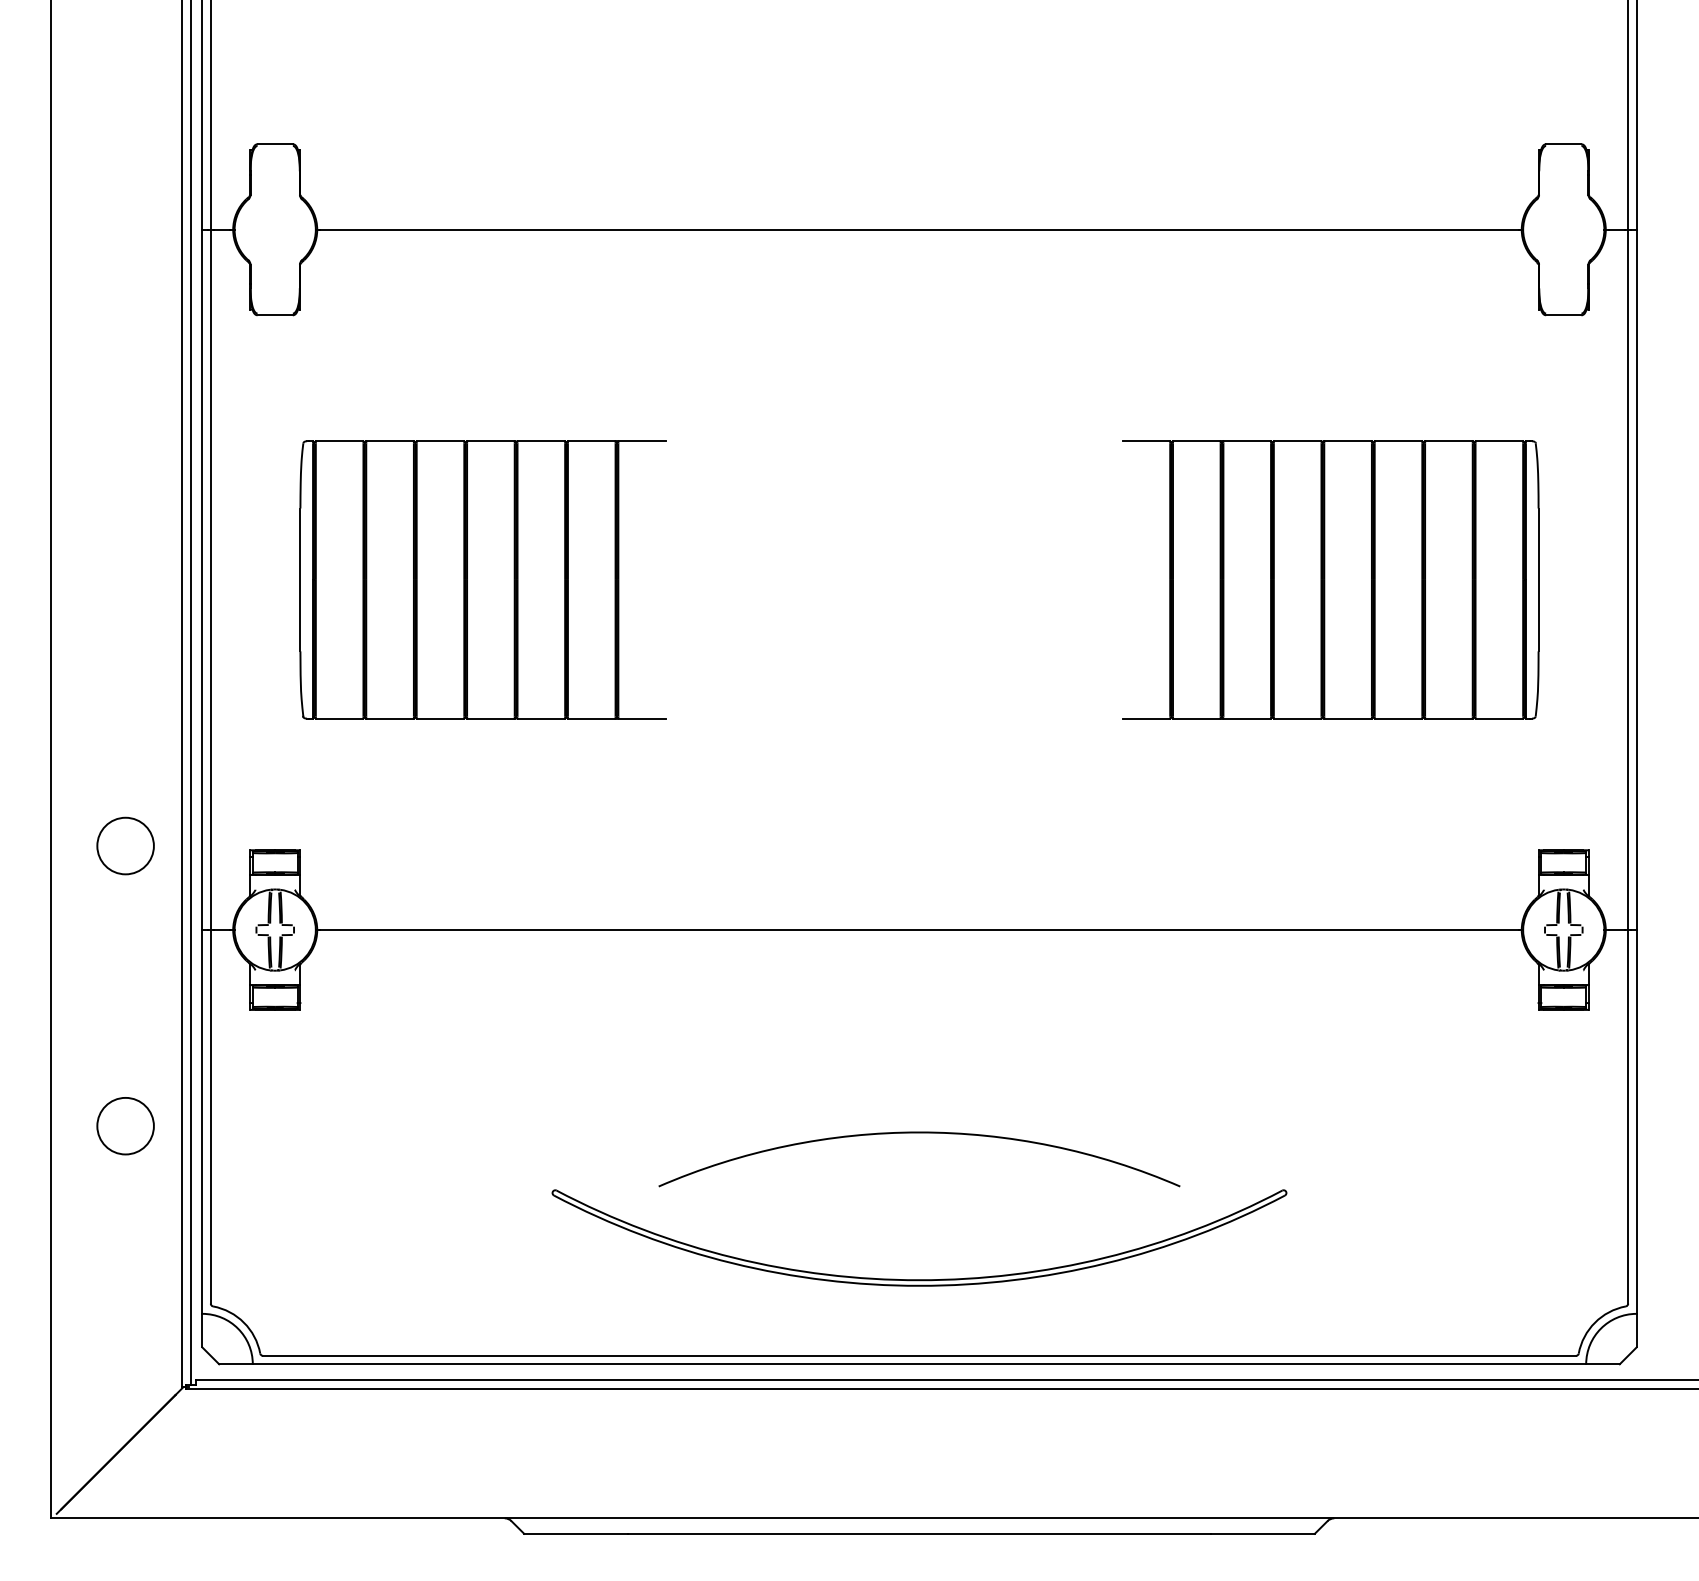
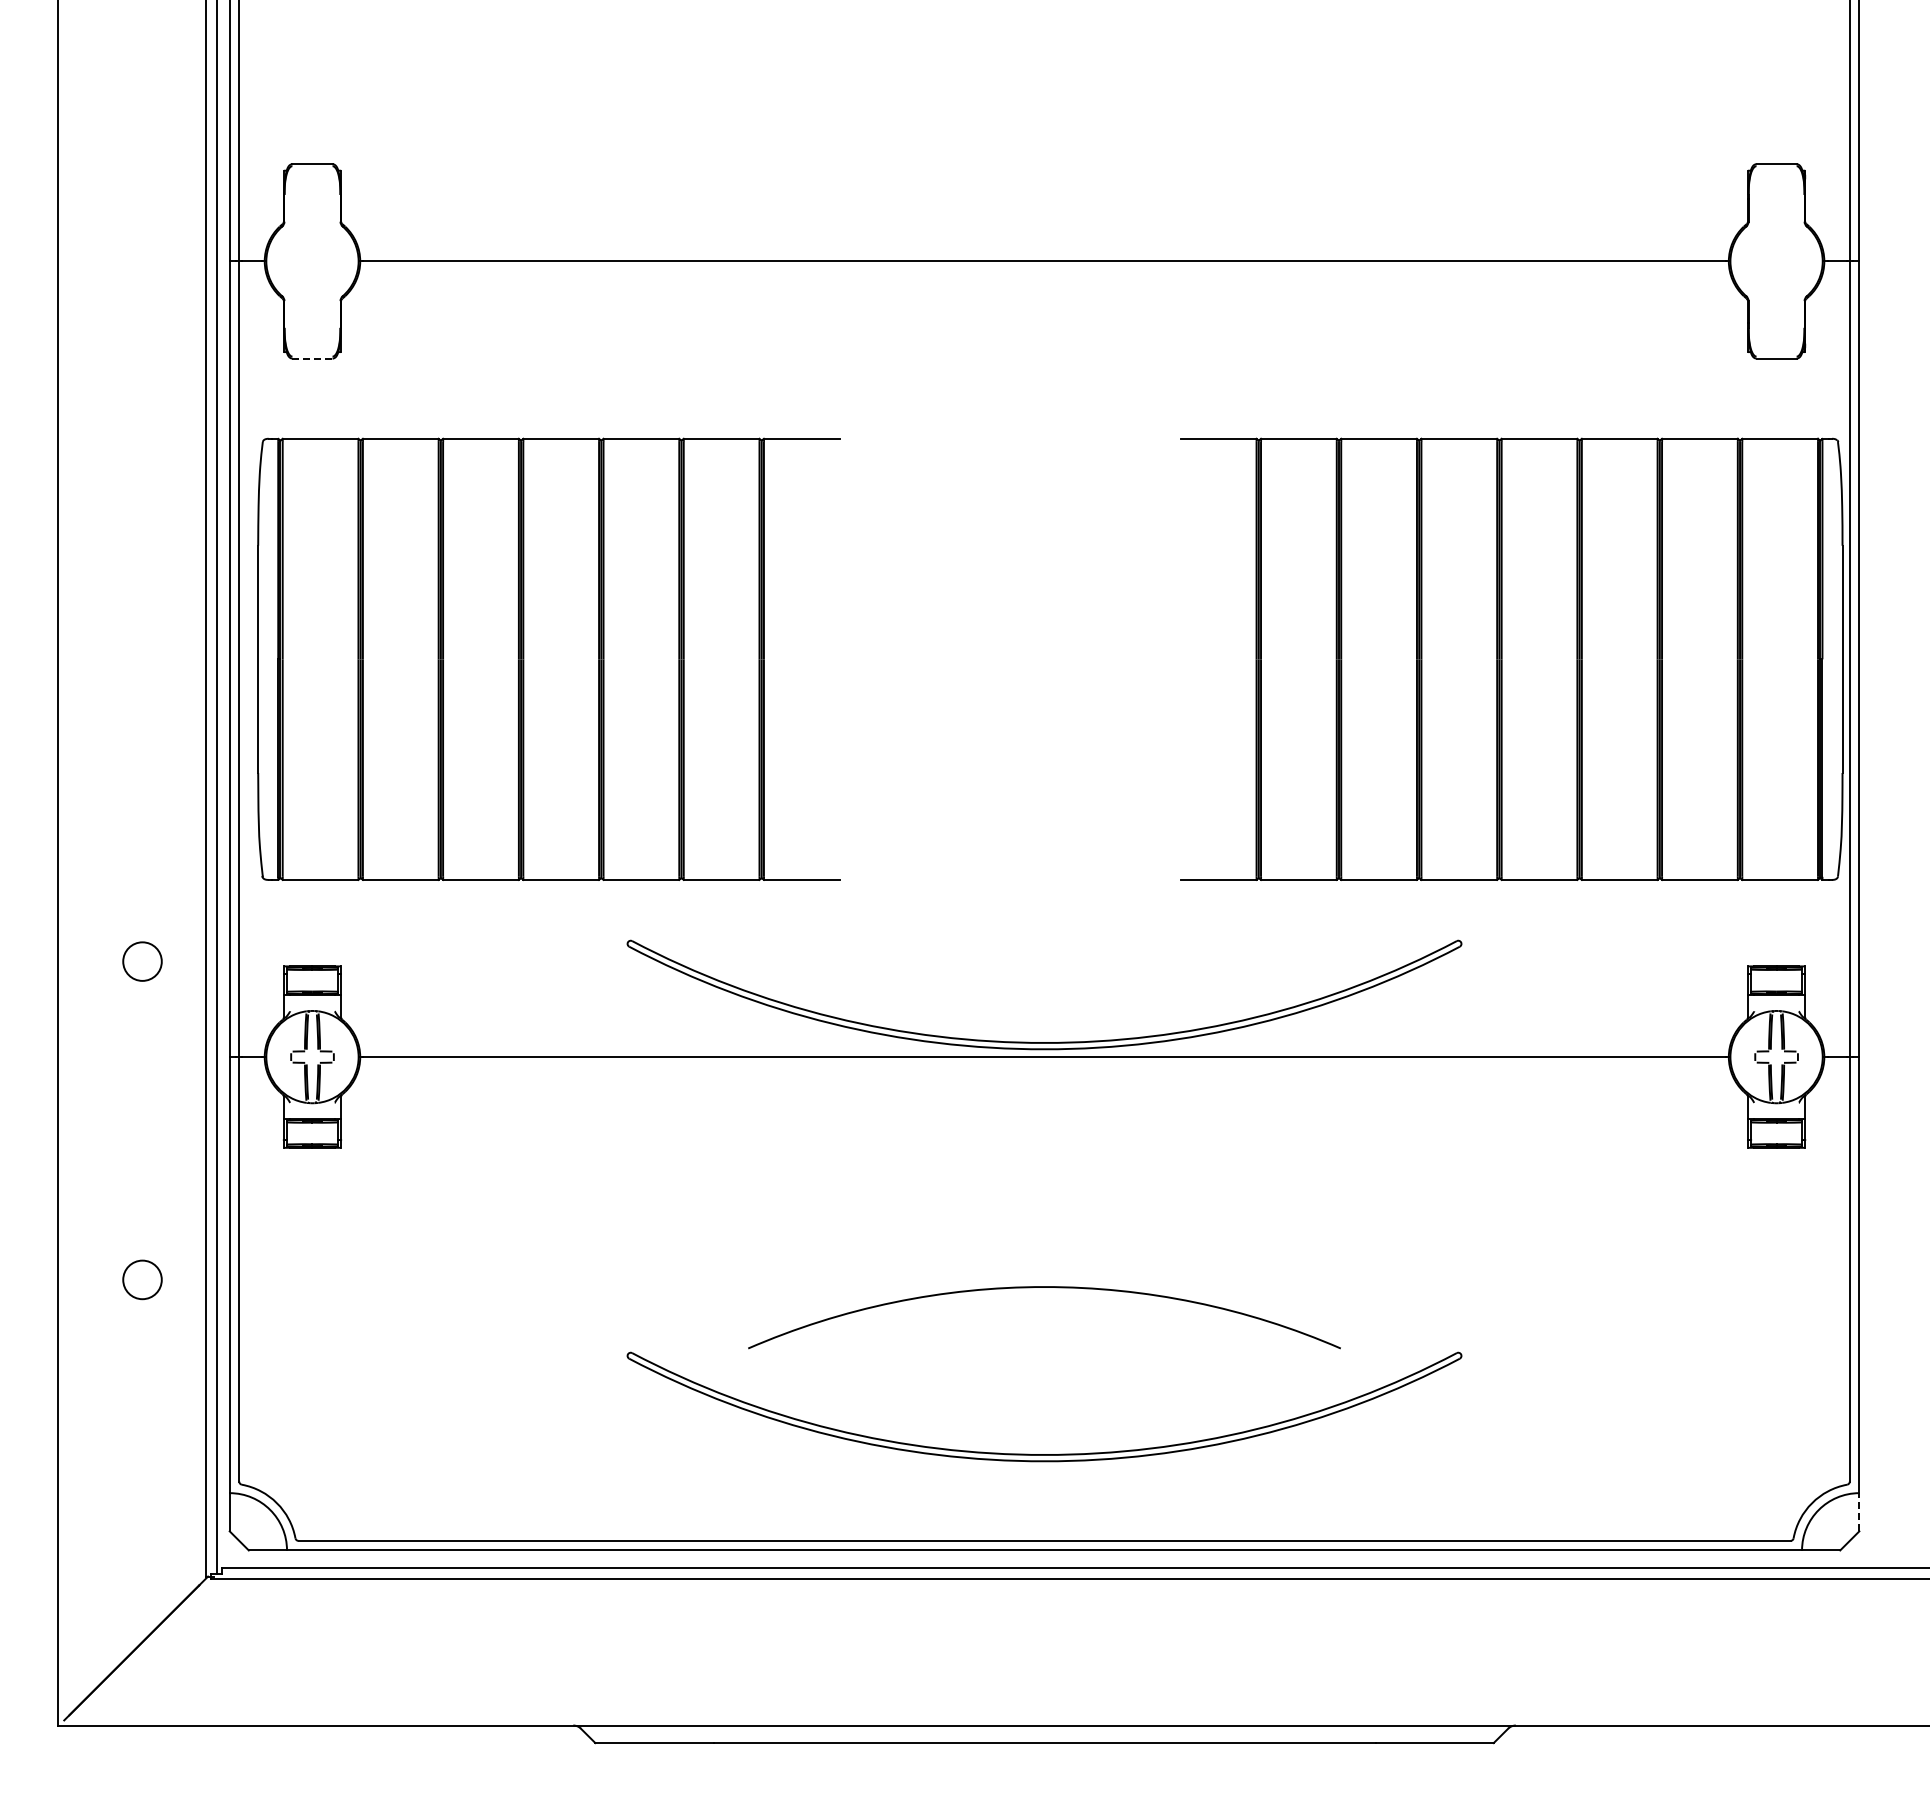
line: (275, 315) -> (312, 358), solid -> dashed
part: (482, 579) -> (548, 658), size x1.4
part: (1330, 579) -> (1511, 658), size x1.4
circle: (125, 845) -> (142, 961), size x0.6
part: (919, 917) -> (1044, 1042), added
circle: (125, 1125) -> (142, 1279), size x0.6
line: (1636, 1330) -> (1859, 1511), solid -> dashed

